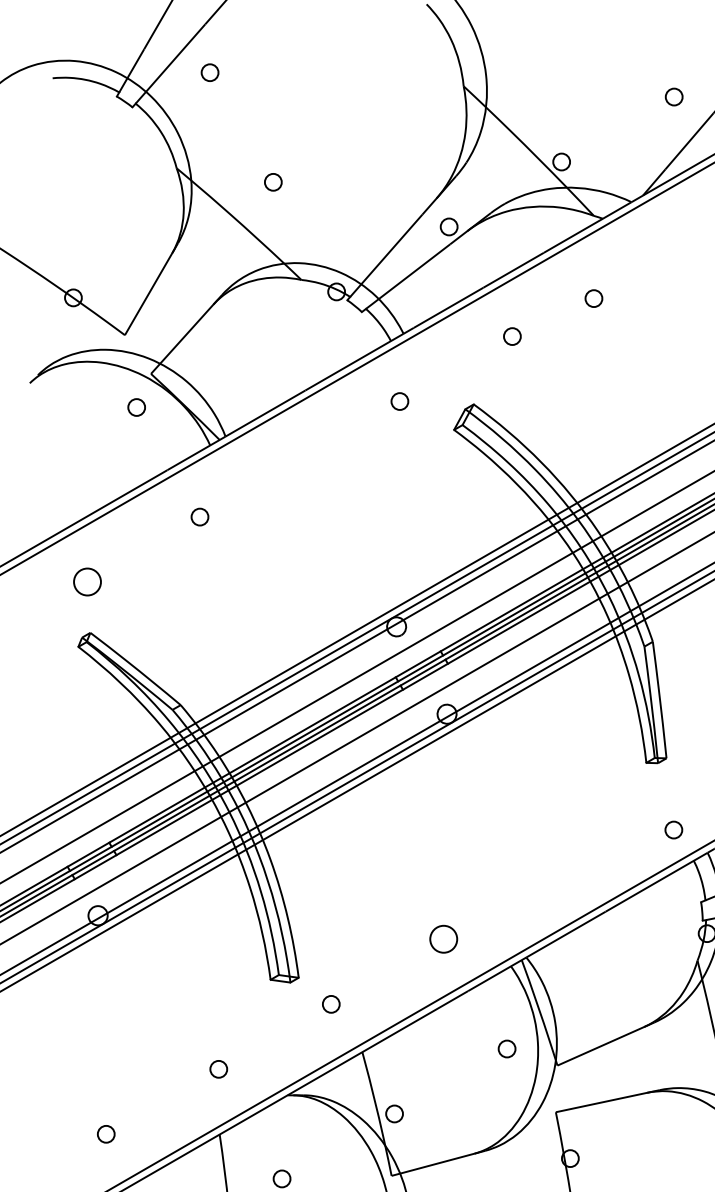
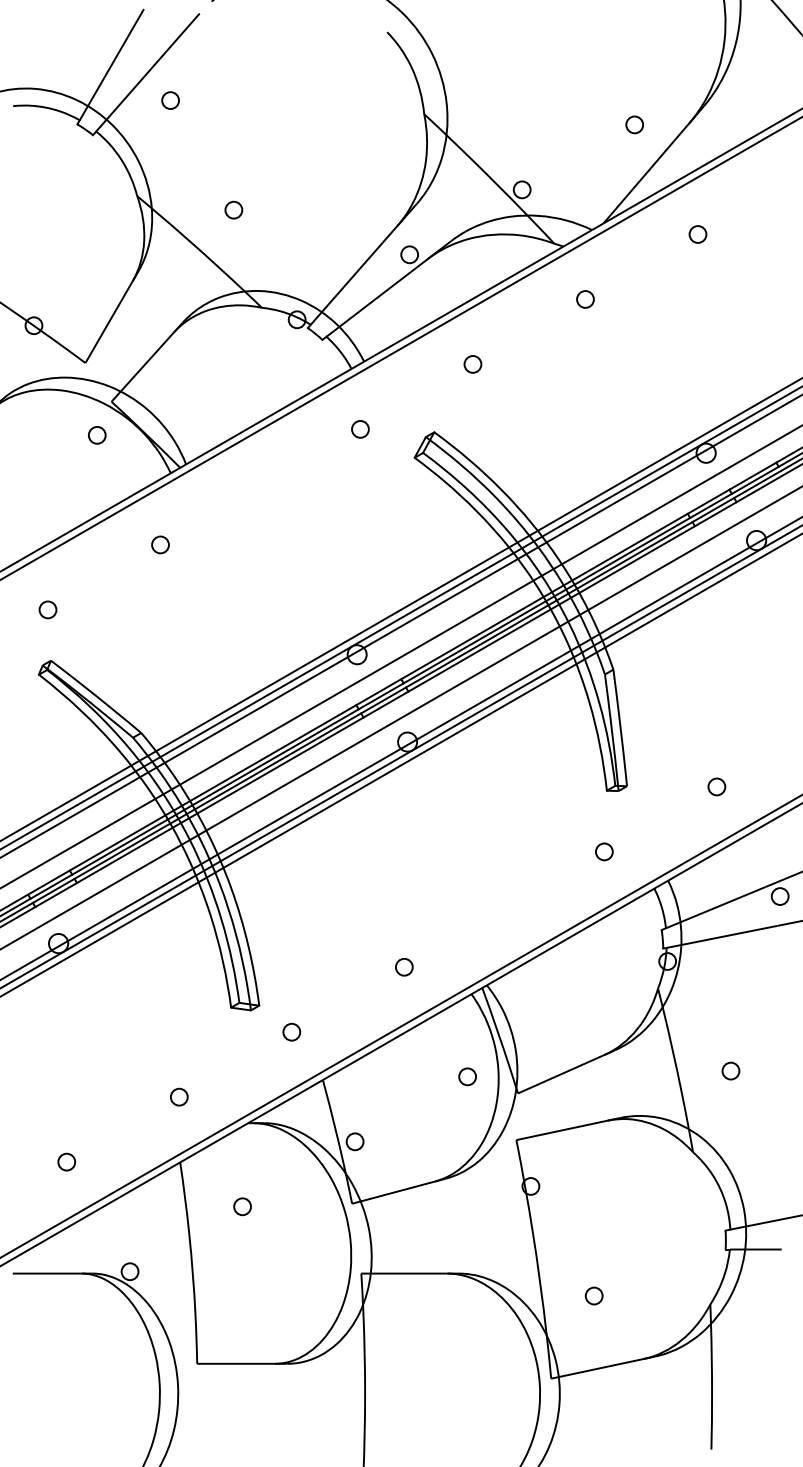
circle: (593, 298) -> (585, 299), moved
circle: (86, 581) -> (47, 609), size x0.62
circle: (673, 829) -> (604, 851), moved
circle: (443, 939) -> (404, 967), size x0.62

